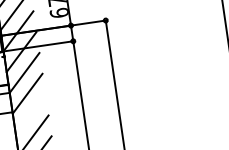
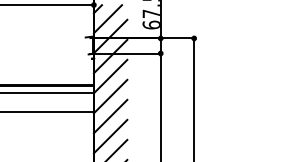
line: (30, 114) -> (110, 116), added

